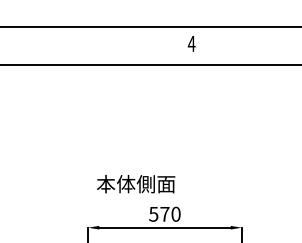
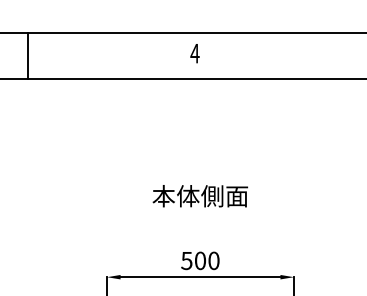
text: (191, 43) -> (194, 53), moved
line: (22, 45) -> (27, 55), added
text: (135, 184) -> (199, 196), moved
text: (164, 213) -> (200, 260), 570 -> 500

